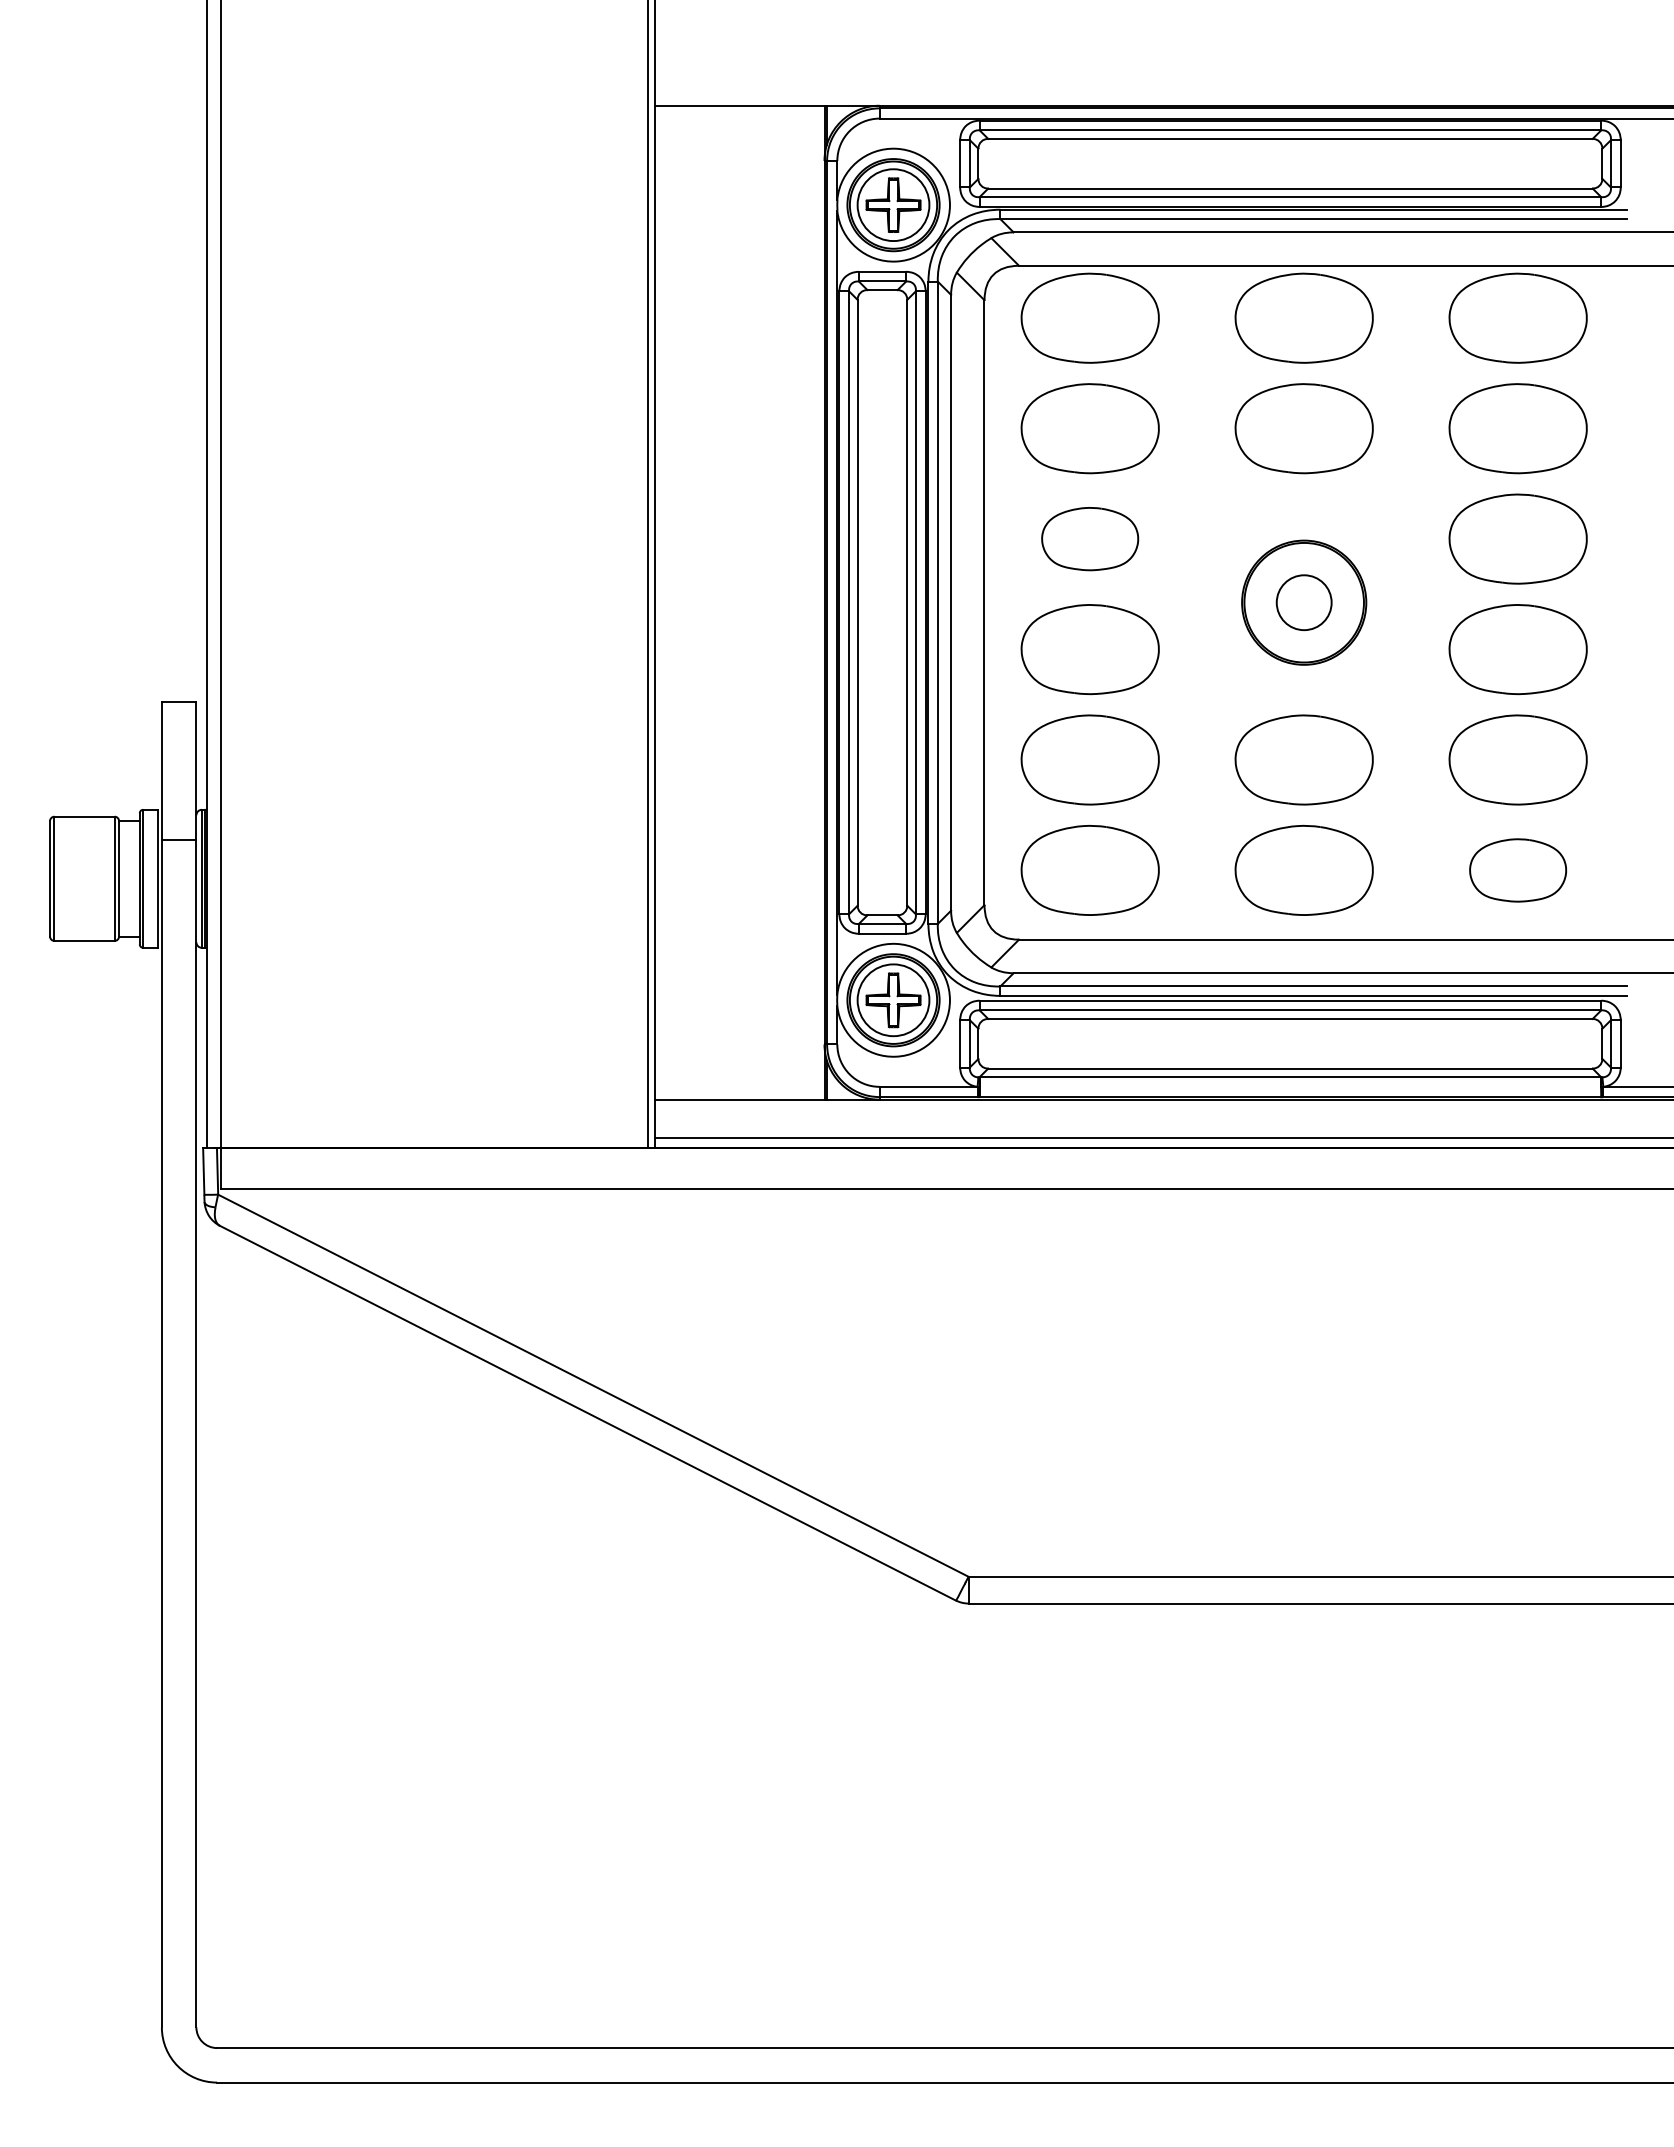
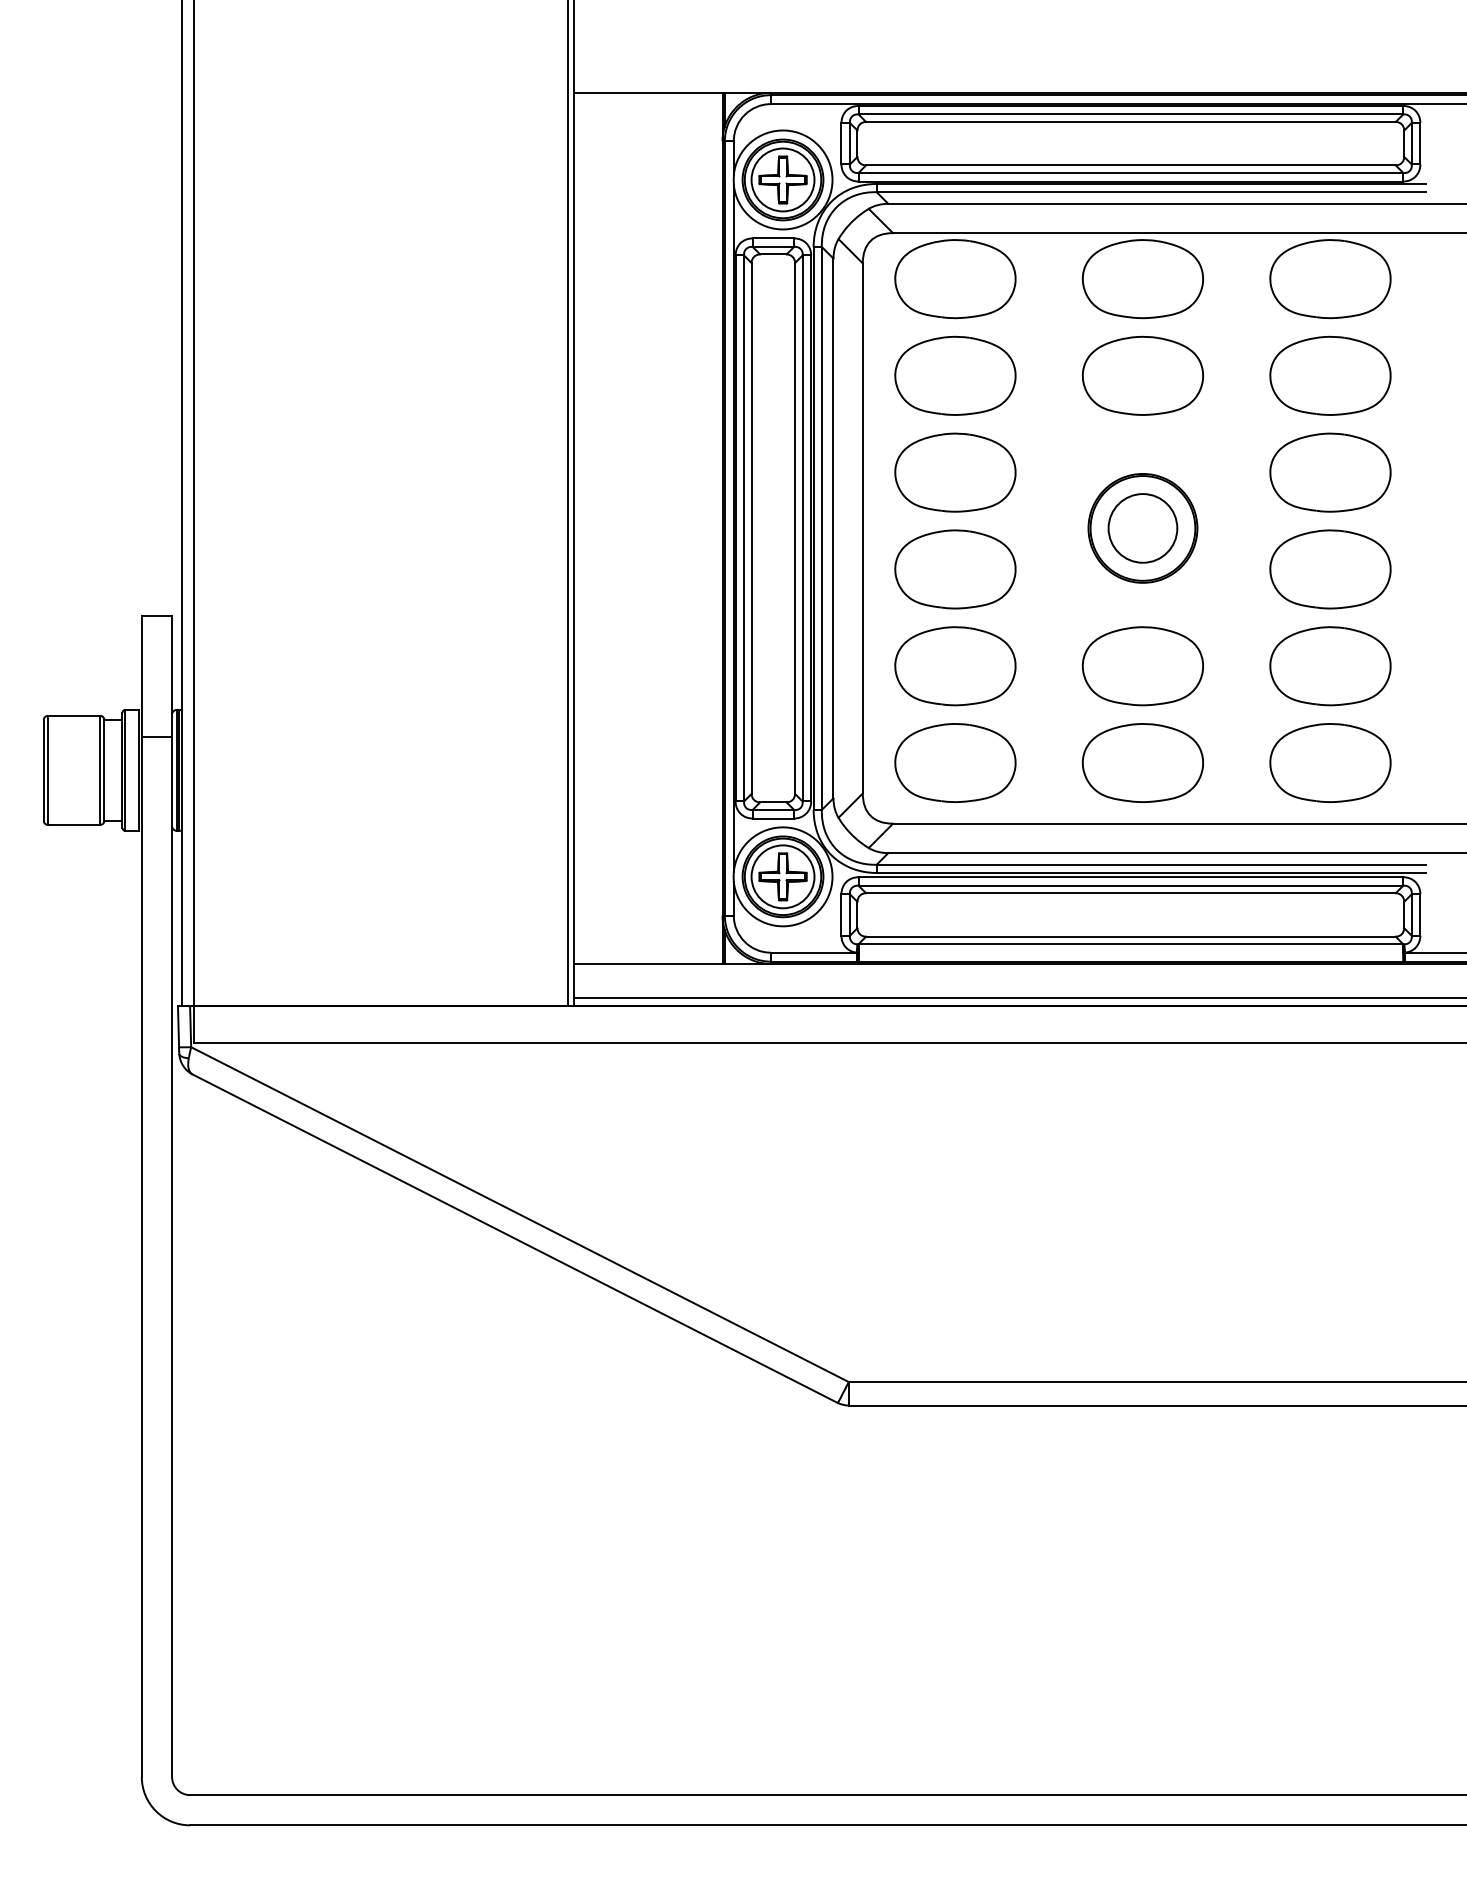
part: (1089, 538) -> (954, 472), size x1.43
circle: (1304, 602) -> (1143, 528), size x1.43
part: (1517, 870) -> (1329, 763), size x1.43

